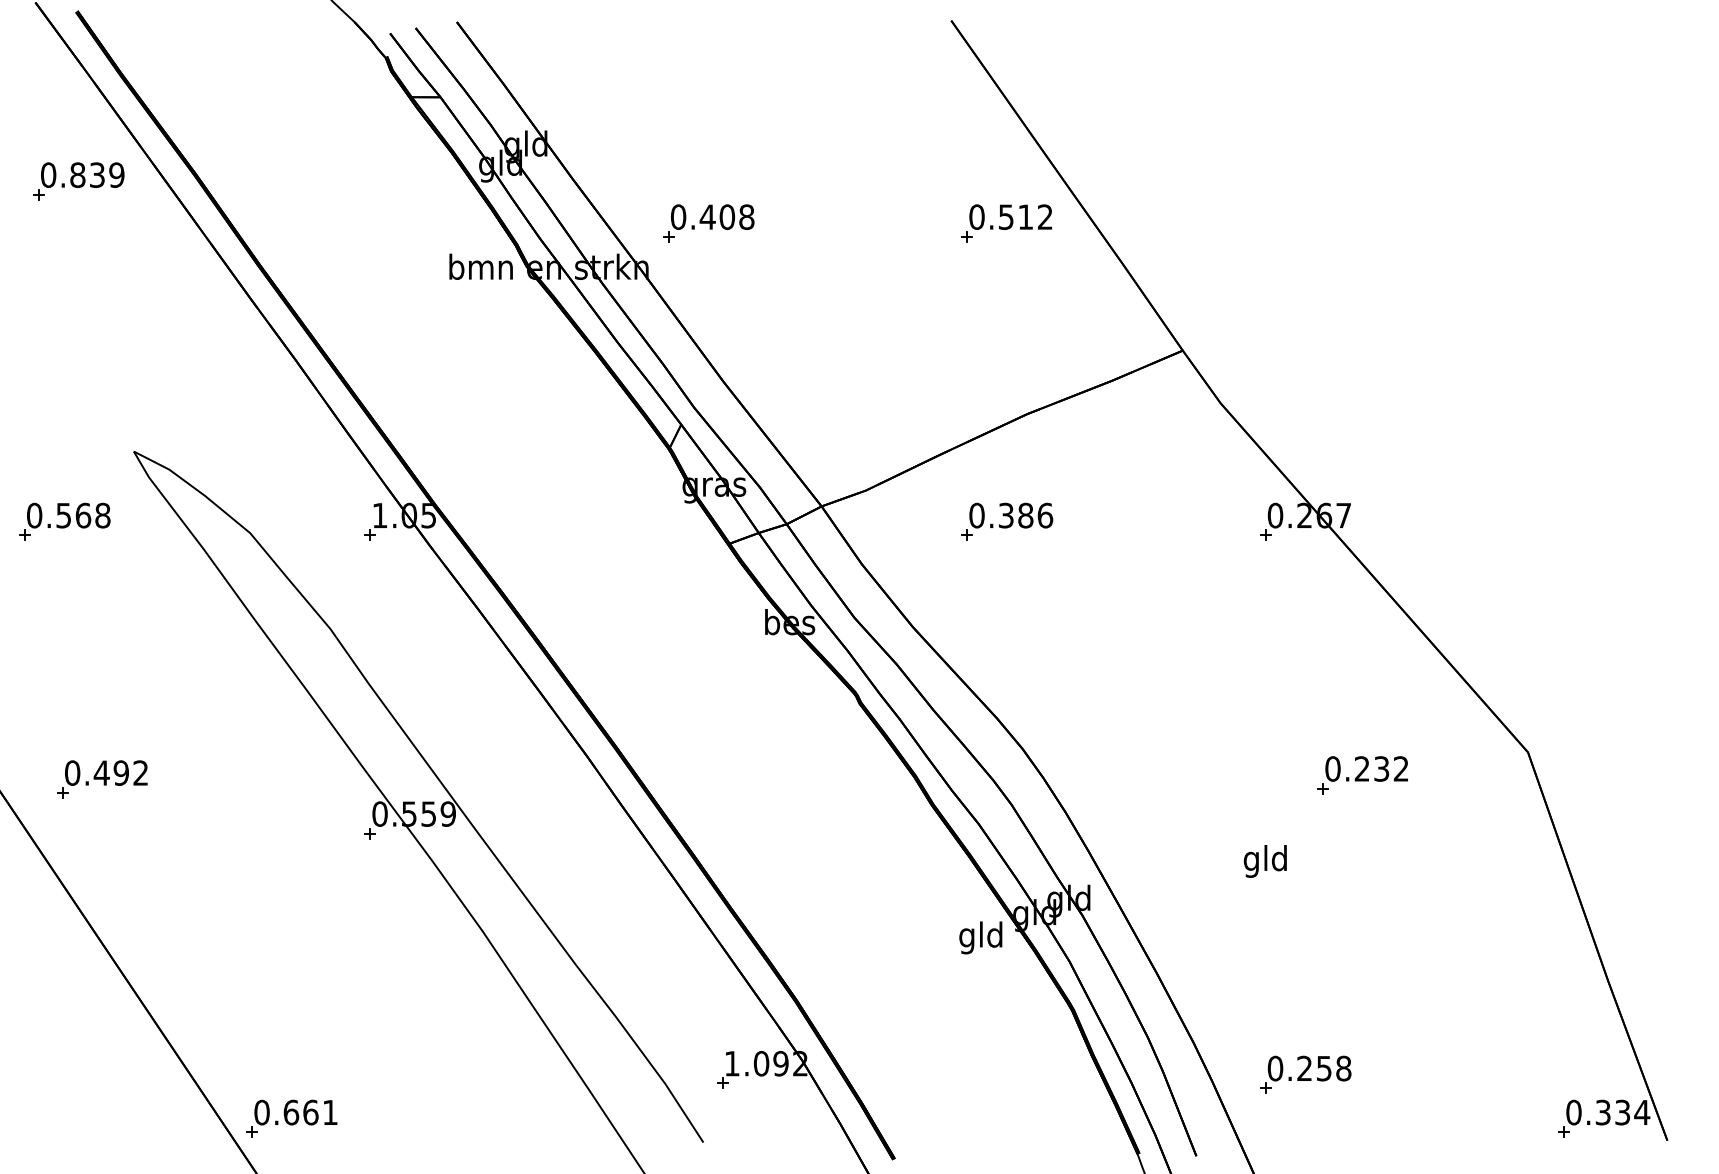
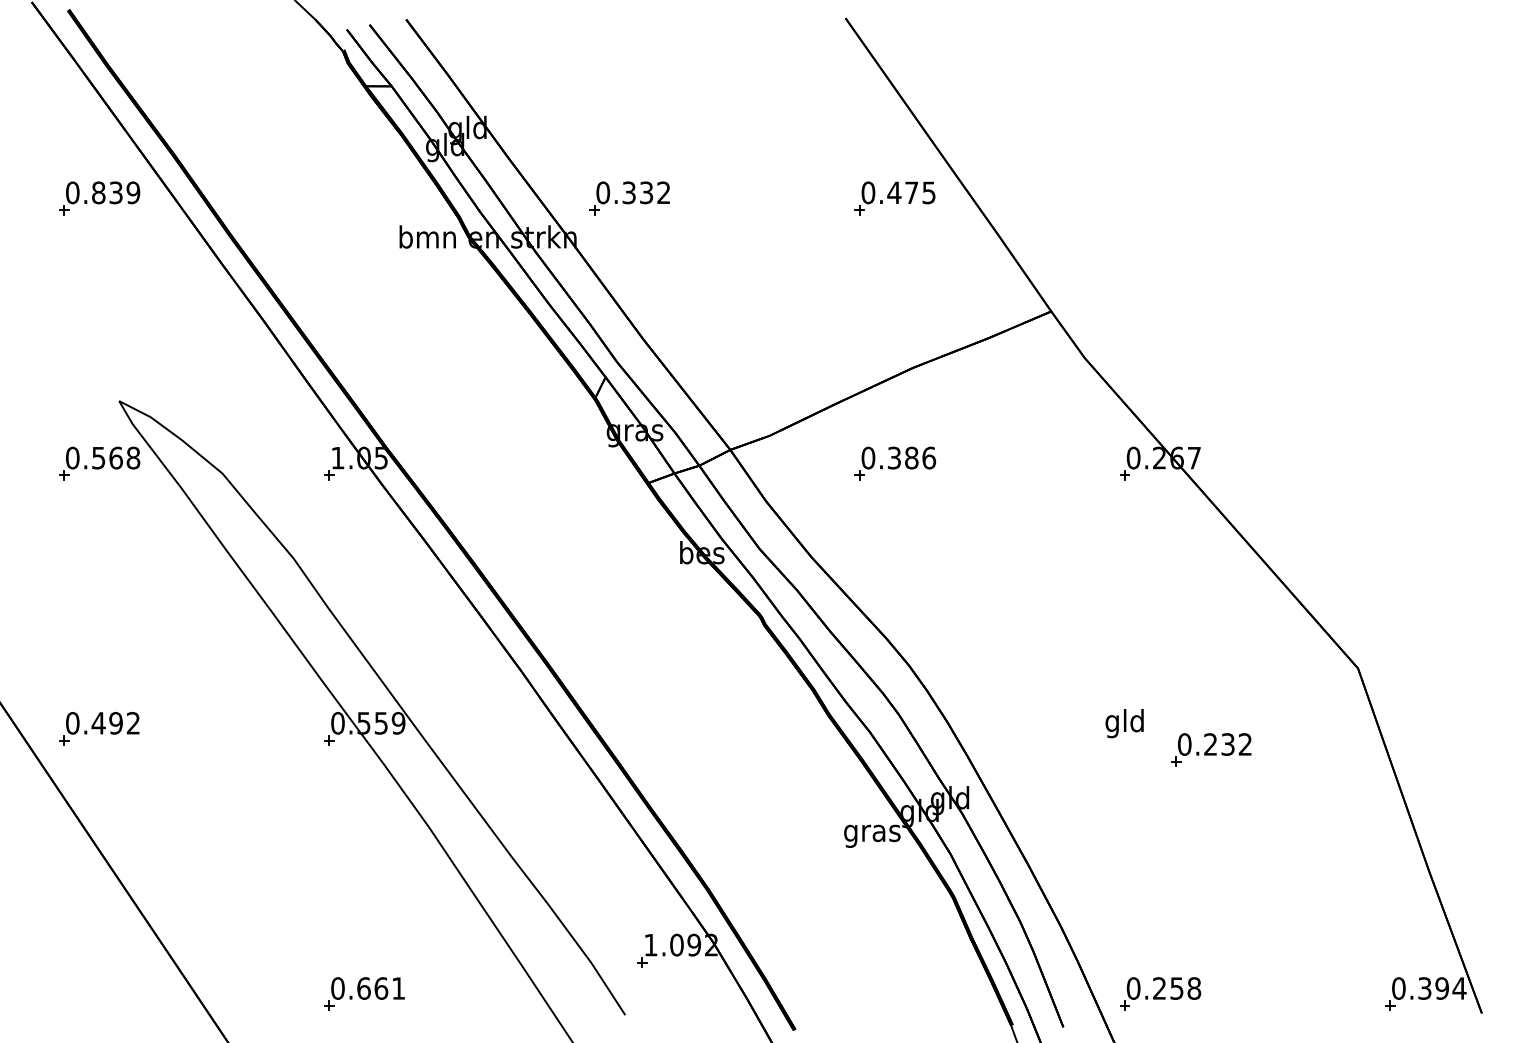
part: (78, 181) -> (99, 198), moved
text: (726, 216) -> (645, 192), 0.408 -> 0.332
text: (1025, 216) -> (911, 192), 0.512 -> 0.475
part: (64, 521) -> (99, 463), moved
part: (1362, 775) -> (1210, 750), moved
part: (102, 779) -> (99, 728), moved
text: (1264, 861) -> (1123, 723), moved
text: (981, 937) -> (872, 832), gld -> gras
part: (1305, 1074) -> (1160, 993), moved
text: (1622, 1112) -> (1442, 988), 0.334 -> 0.394
part: (291, 1118) -> (364, 993), moved

